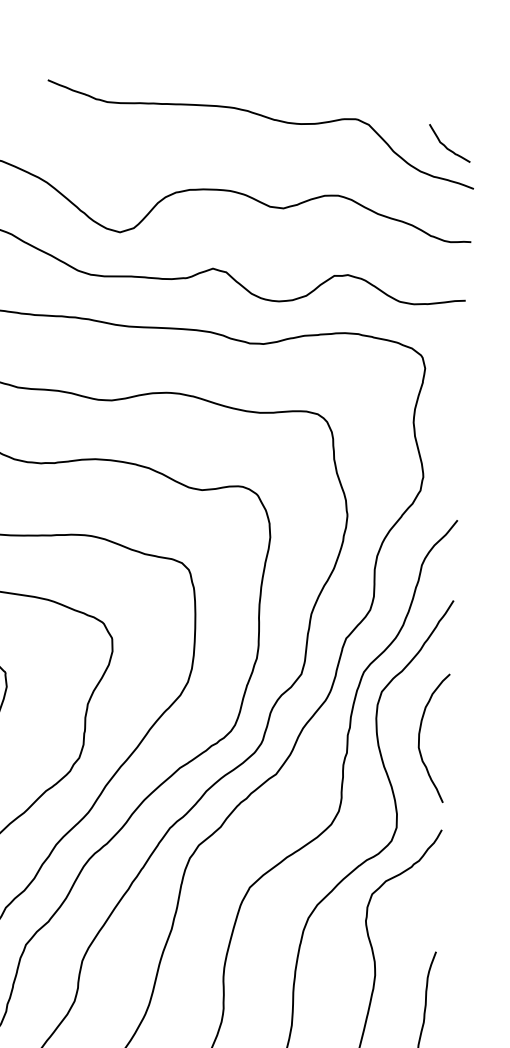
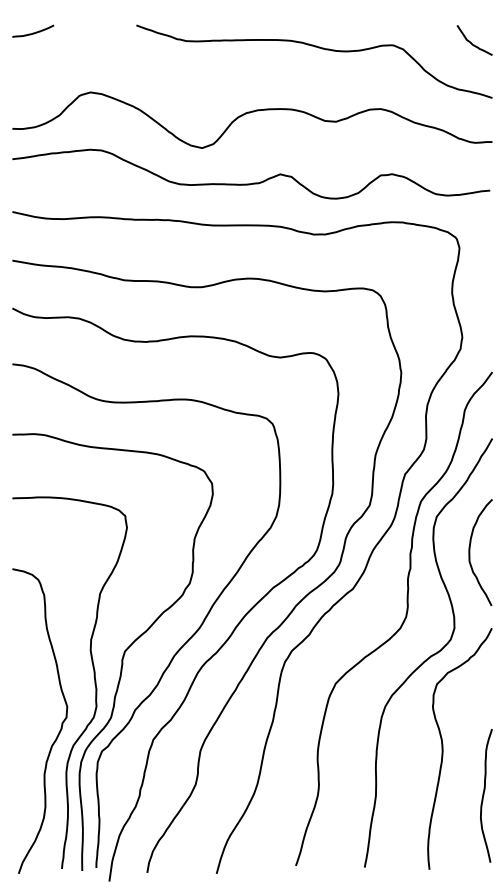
curve: (445, 145) -> (471, 42), moved

